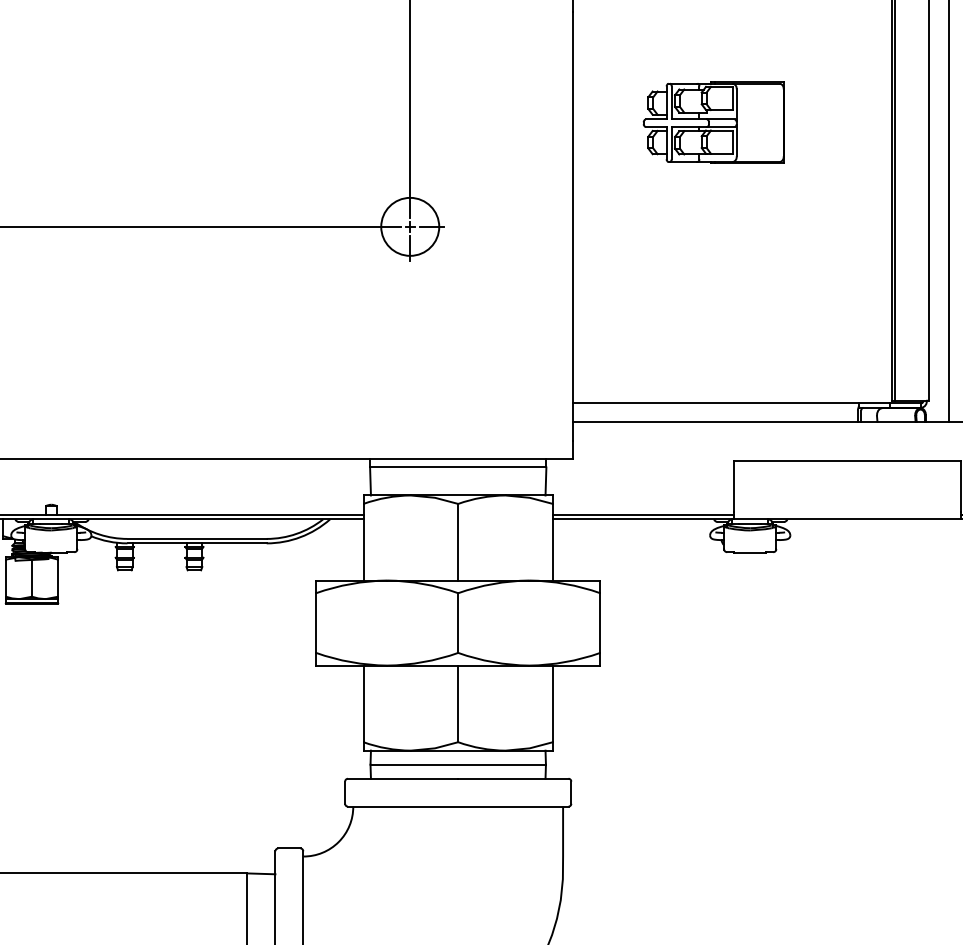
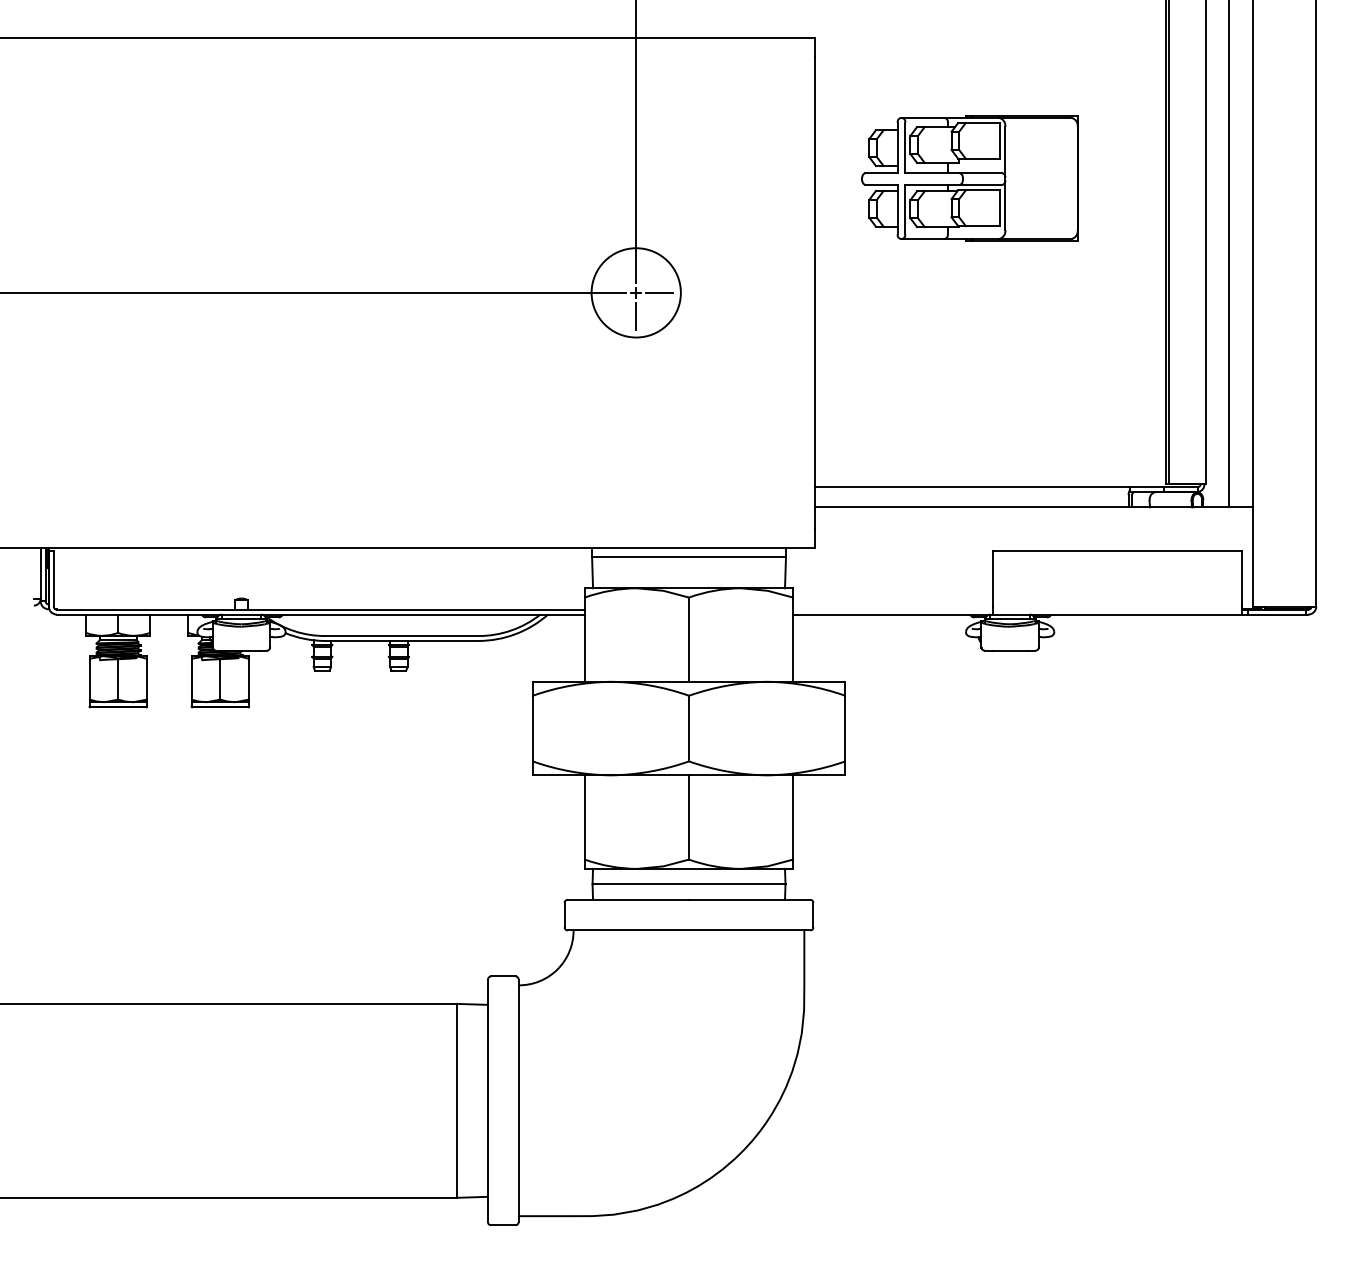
part: (713, 122) -> (969, 178), size x1.4
circle: (410, 226) -> (636, 292), size x1.4
line: (643, 514) -> (892, 609), removed

